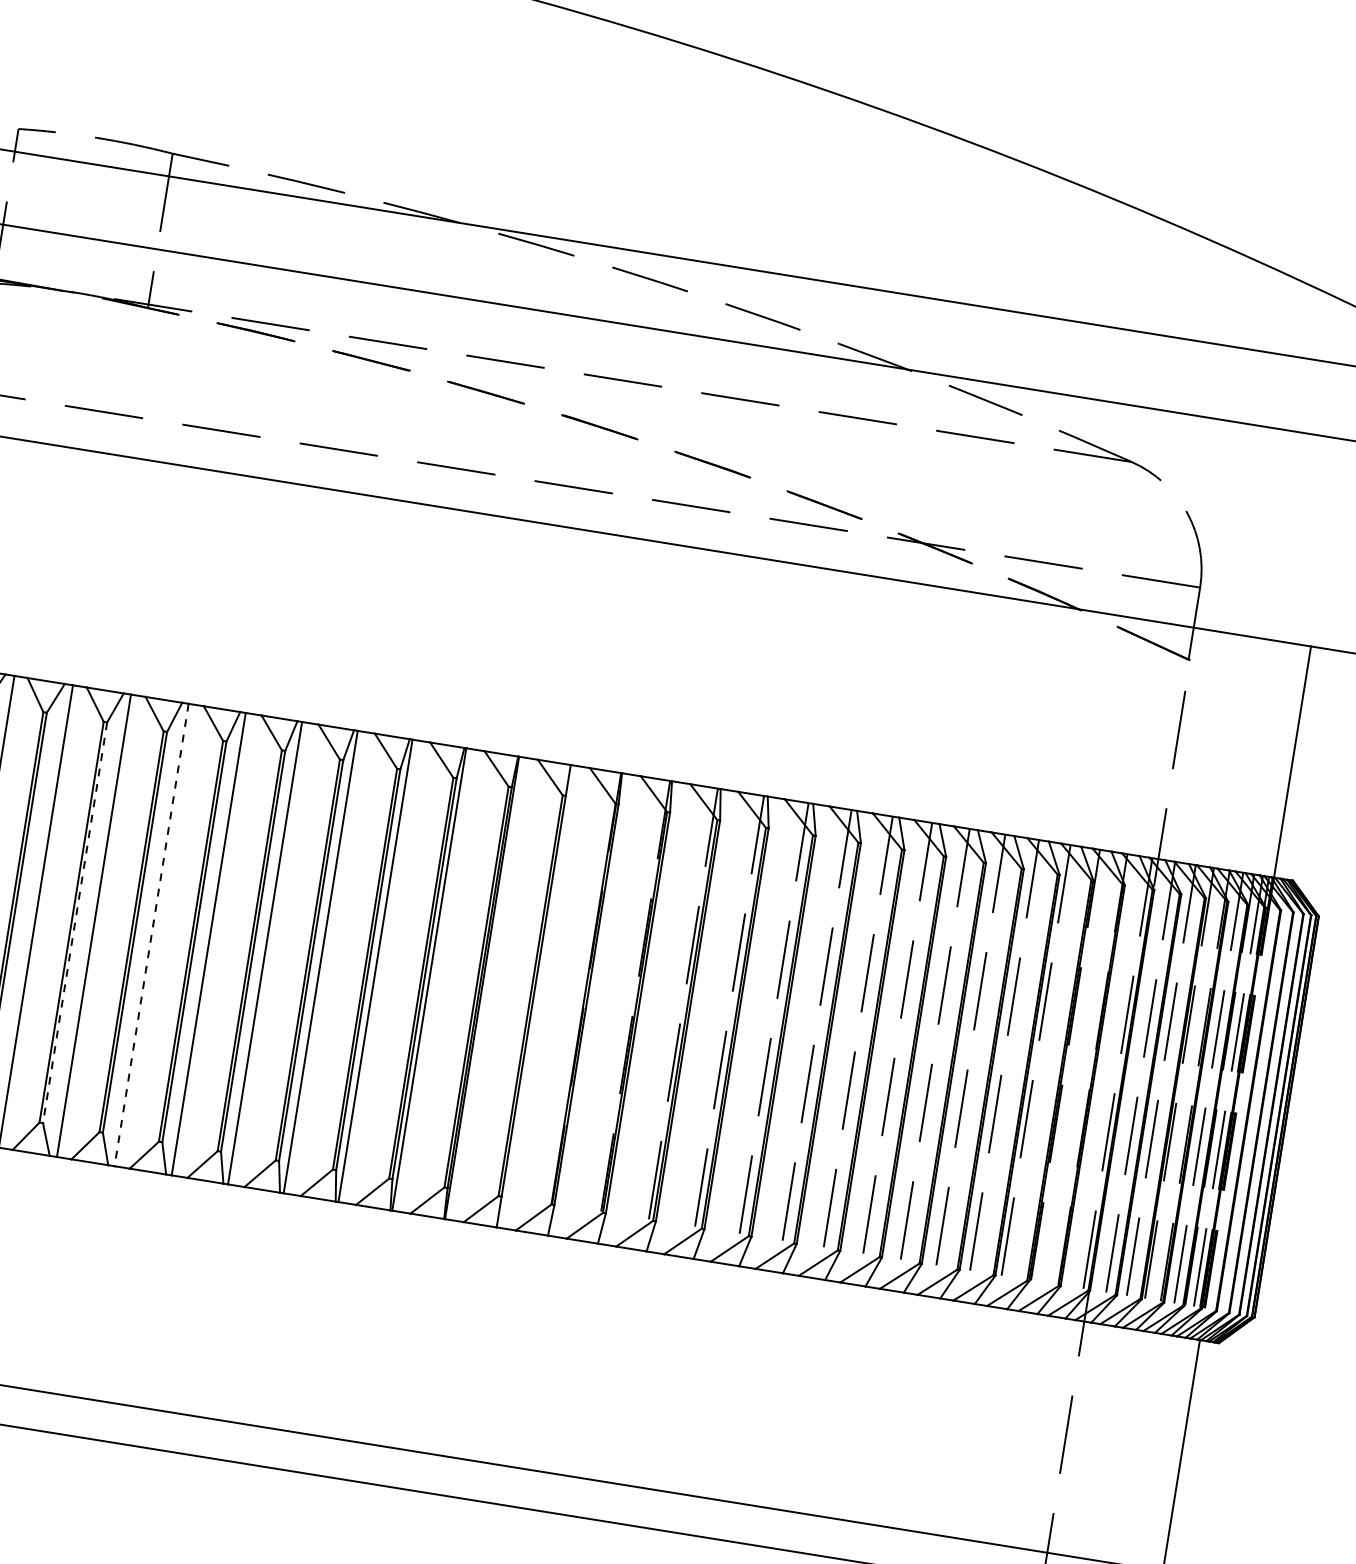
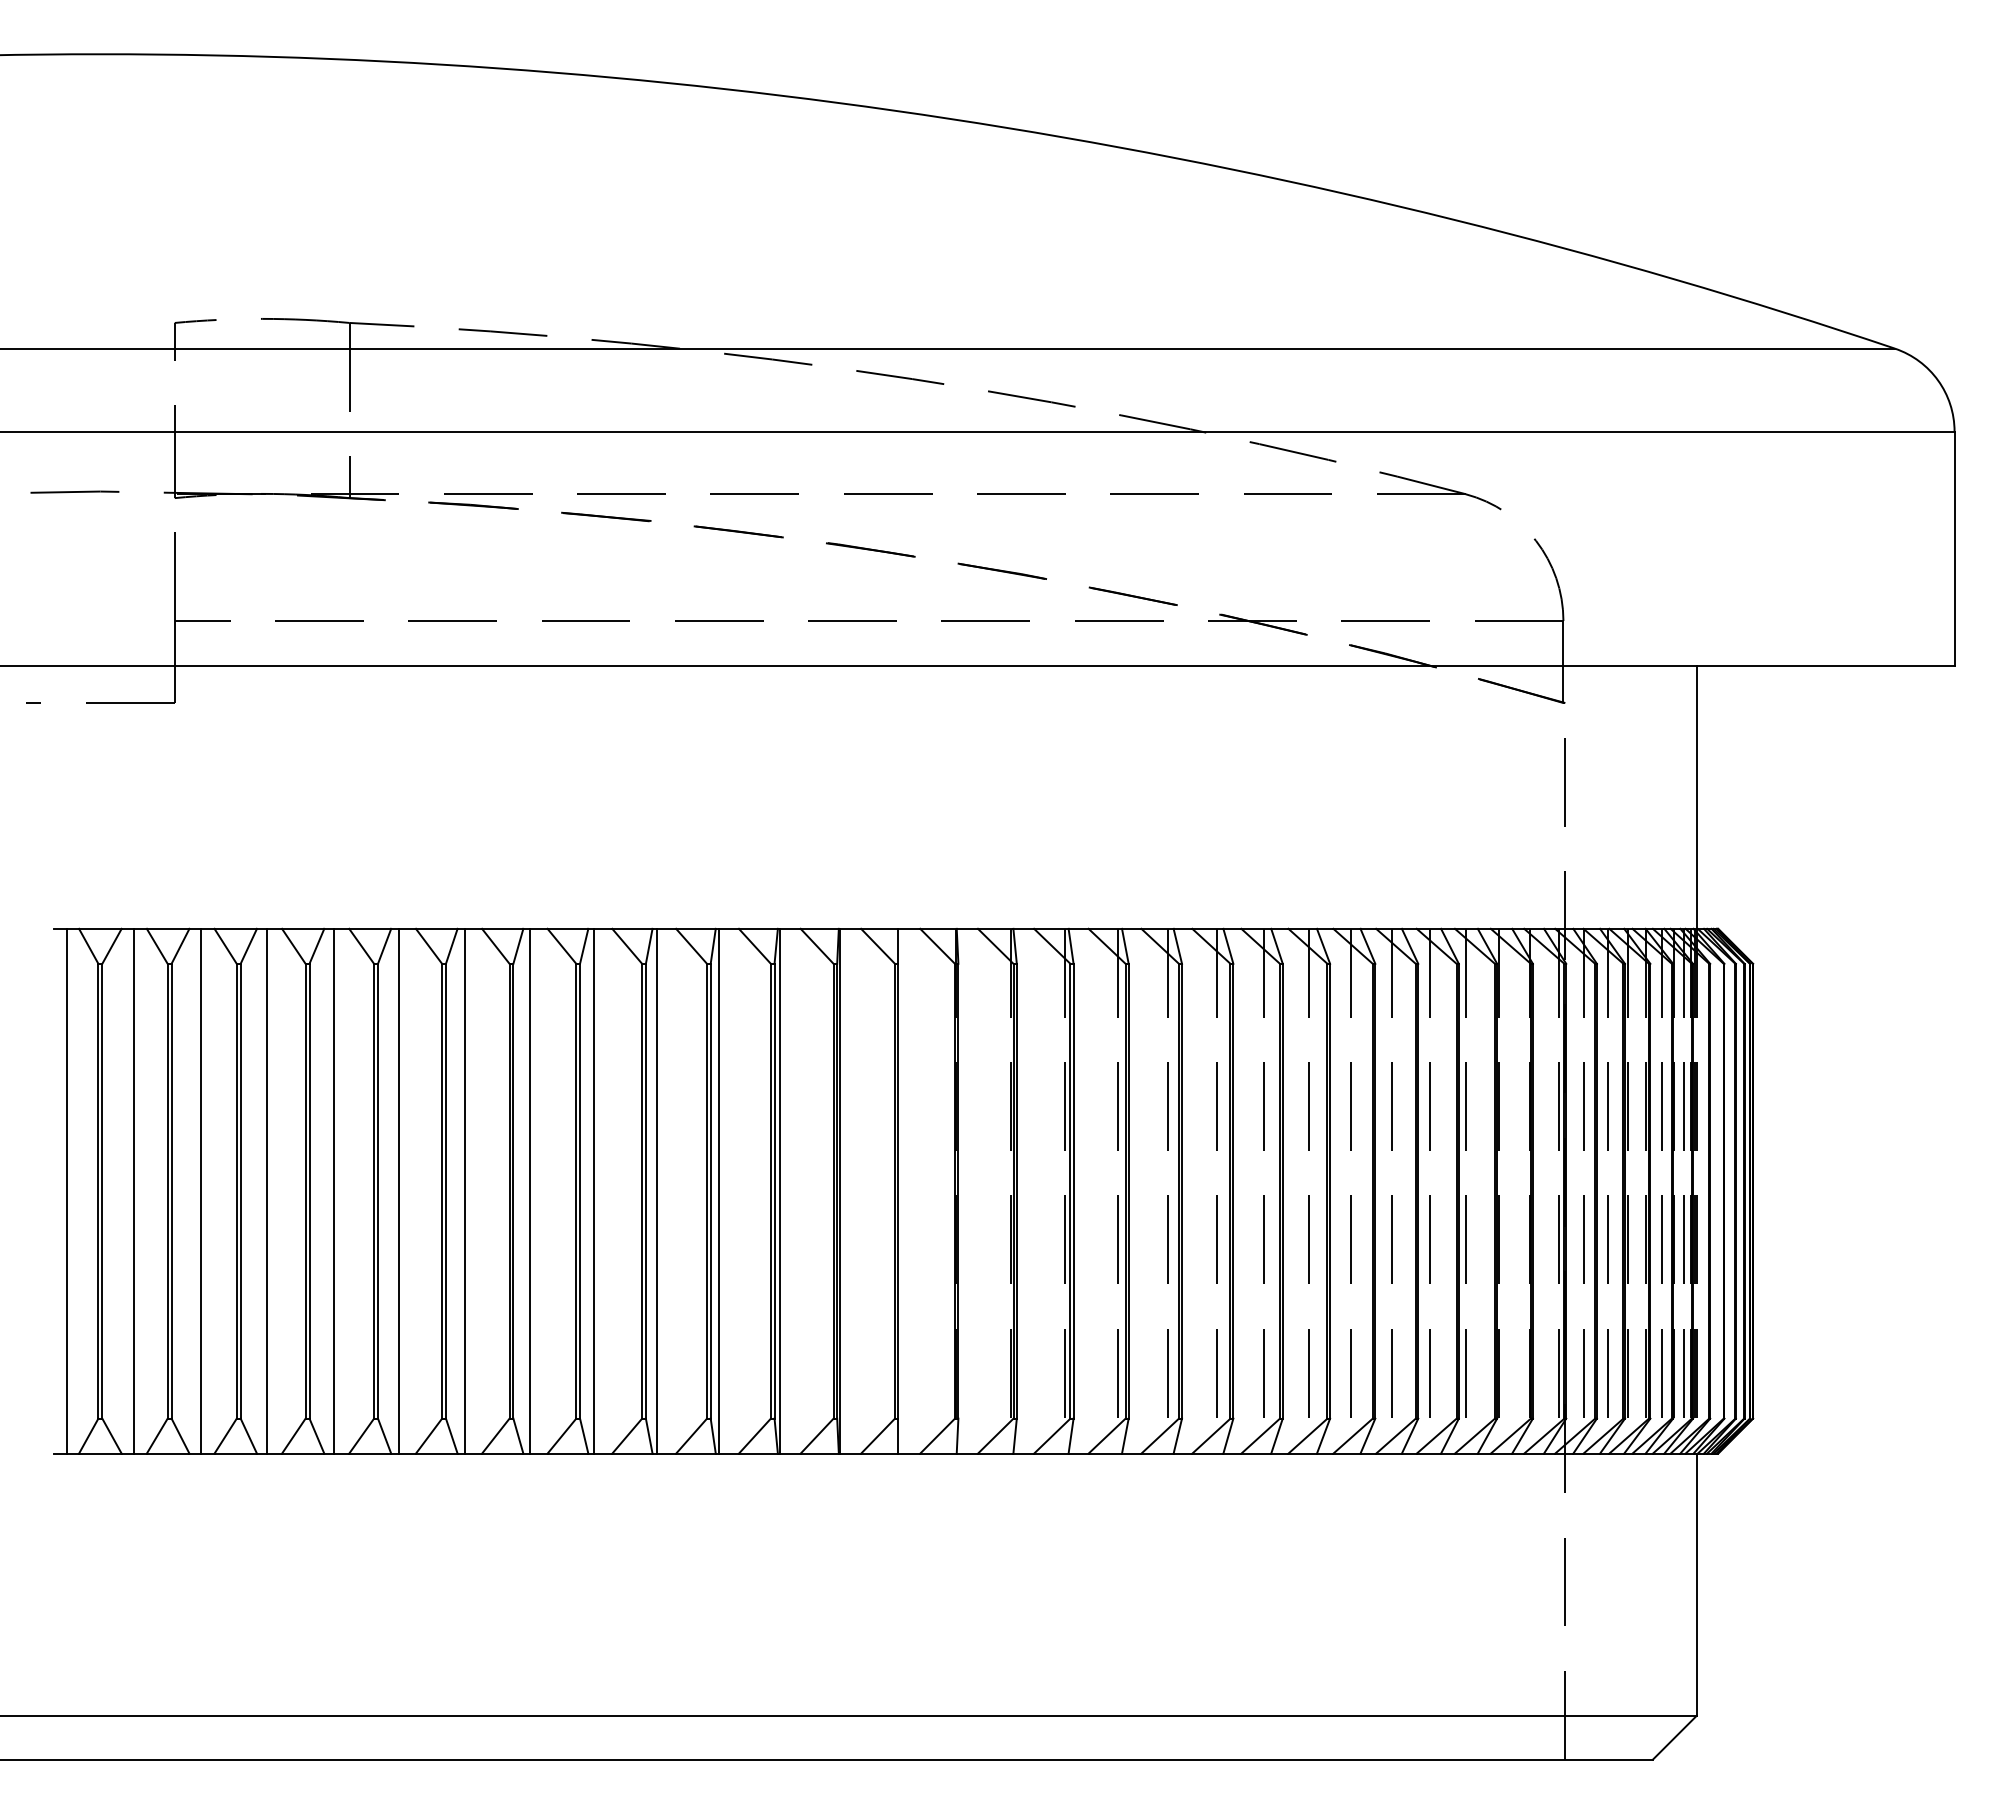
line: (75, 923) -> (378, 1191), dashed -> solid
line: (151, 935) -> (464, 1191), dashed -> solid

